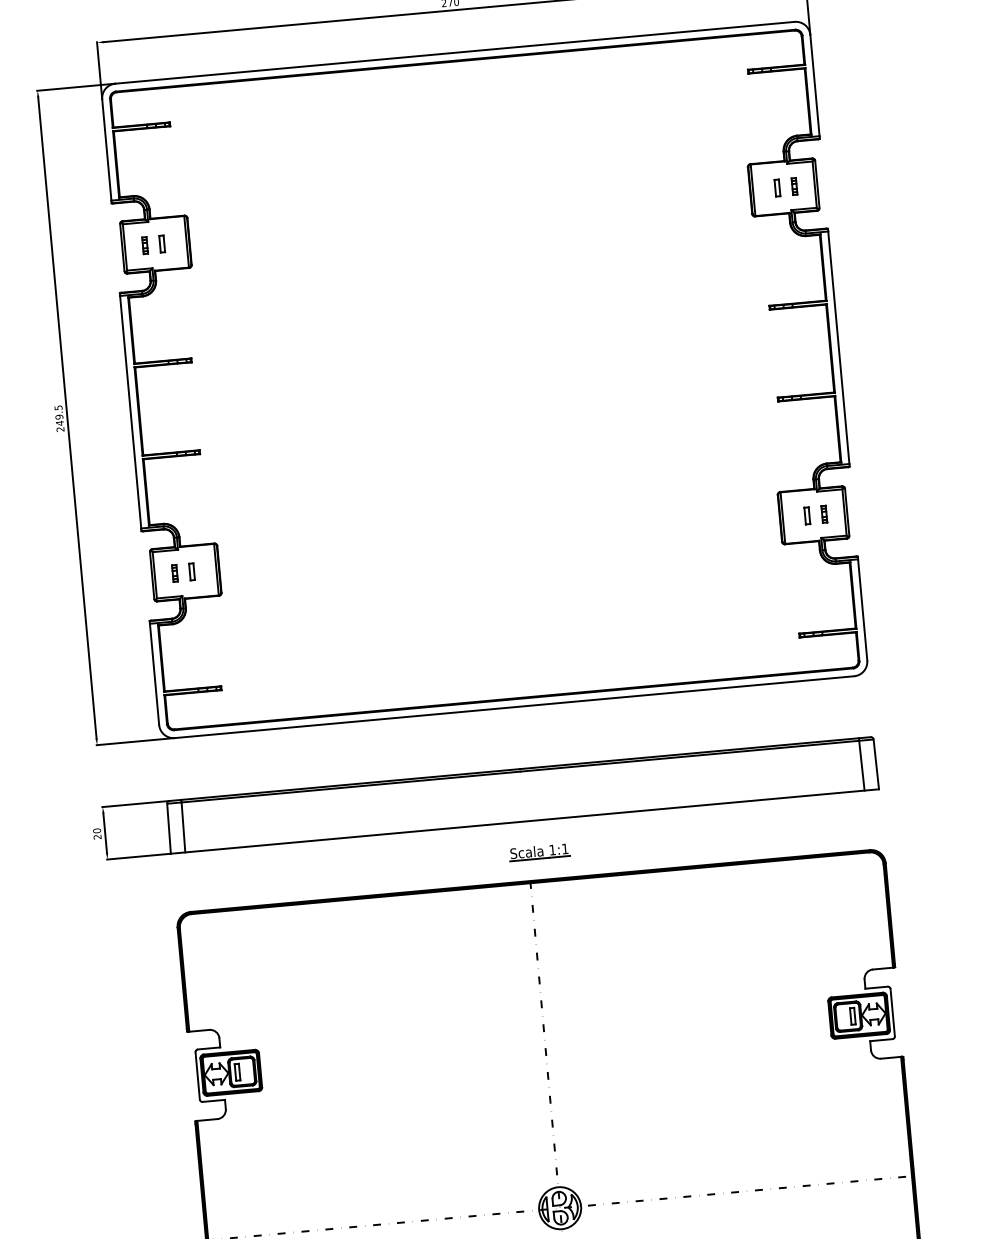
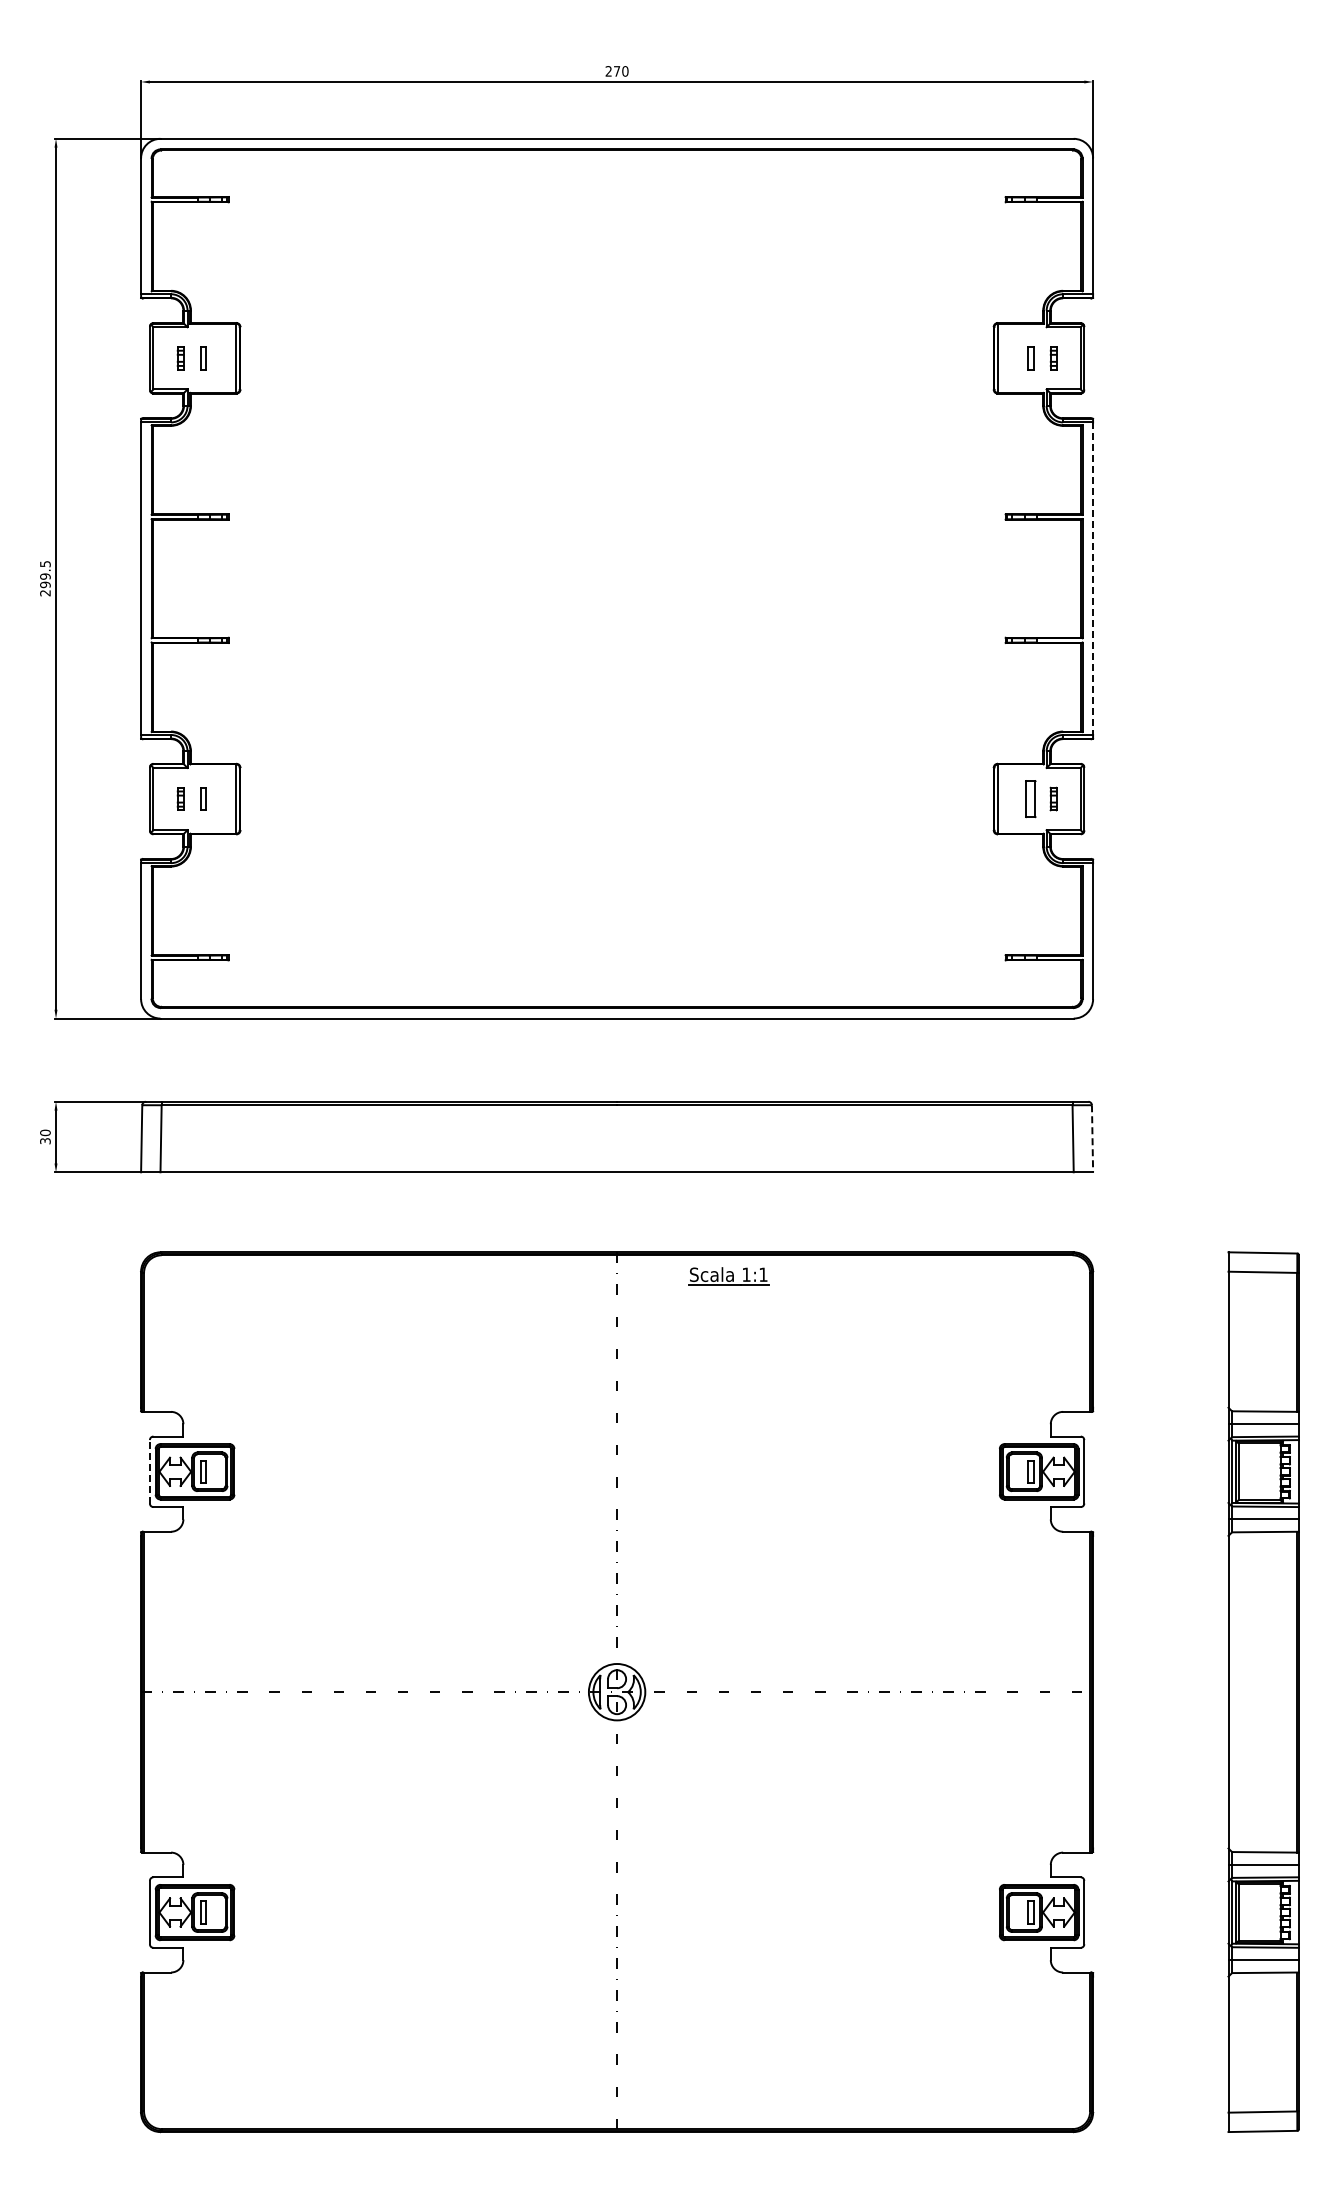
line: (839, 348) -> (1093, 579), solid -> dashed
text: (59, 422) -> (45, 584), 249.5 -> 299.5
part: (807, 515) -> (1030, 798), size x1.6
line: (876, 764) -> (1092, 1138), solid -> dashed
text: (97, 837) -> (45, 1141), 20 -> 30
part: (539, 852) -> (728, 1276), moved
line: (197, 1075) -> (149, 1471), solid -> dashed

